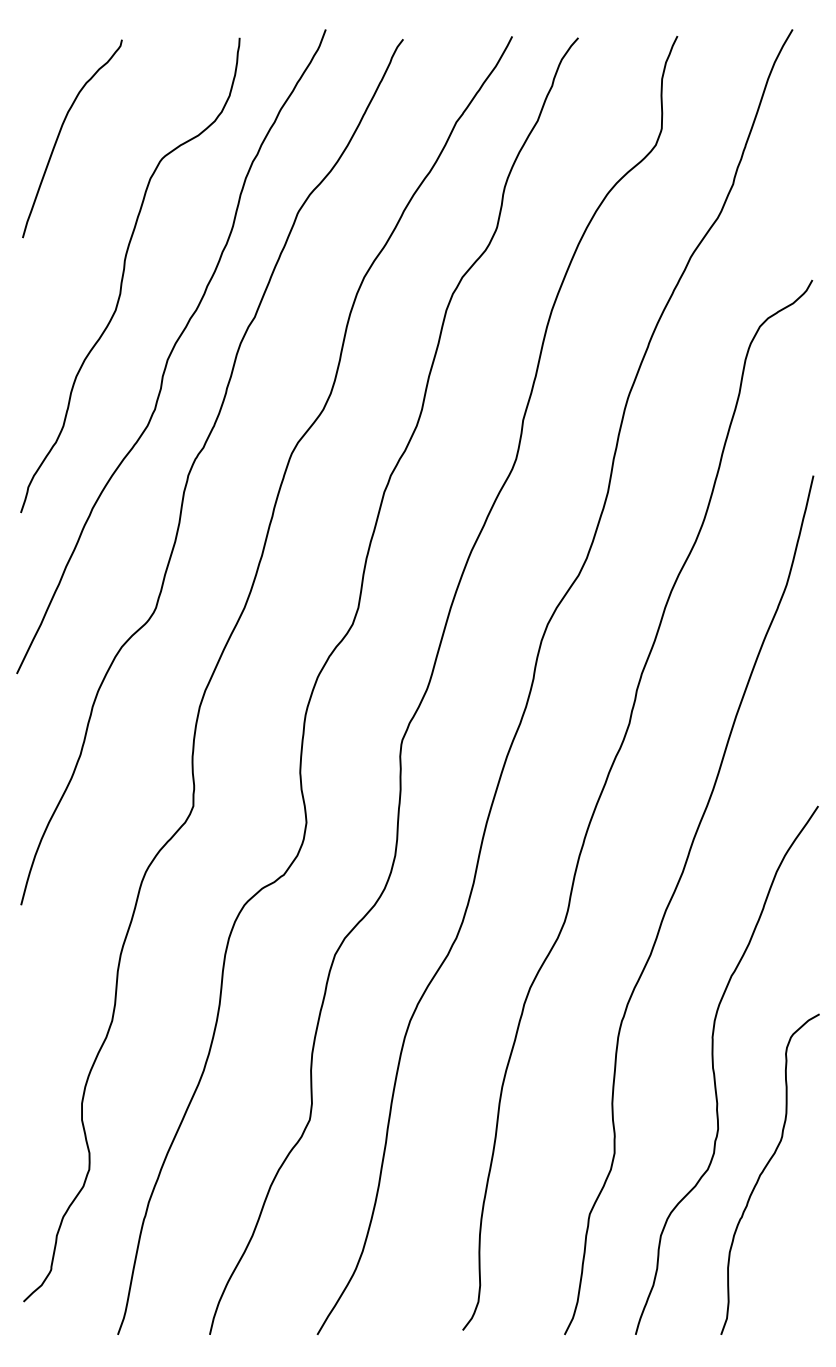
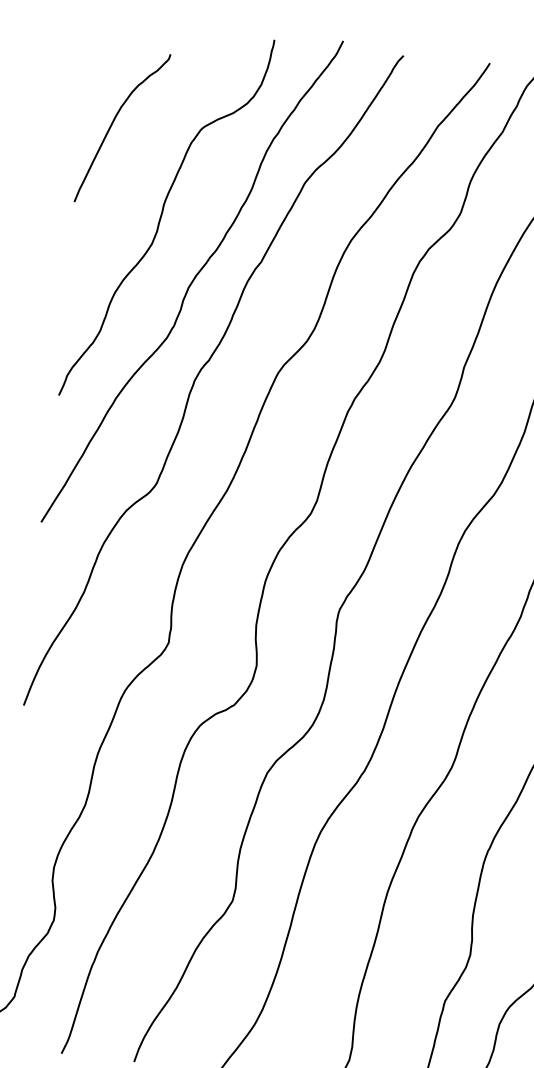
curve: (60, 133) -> (113, 122), moved

